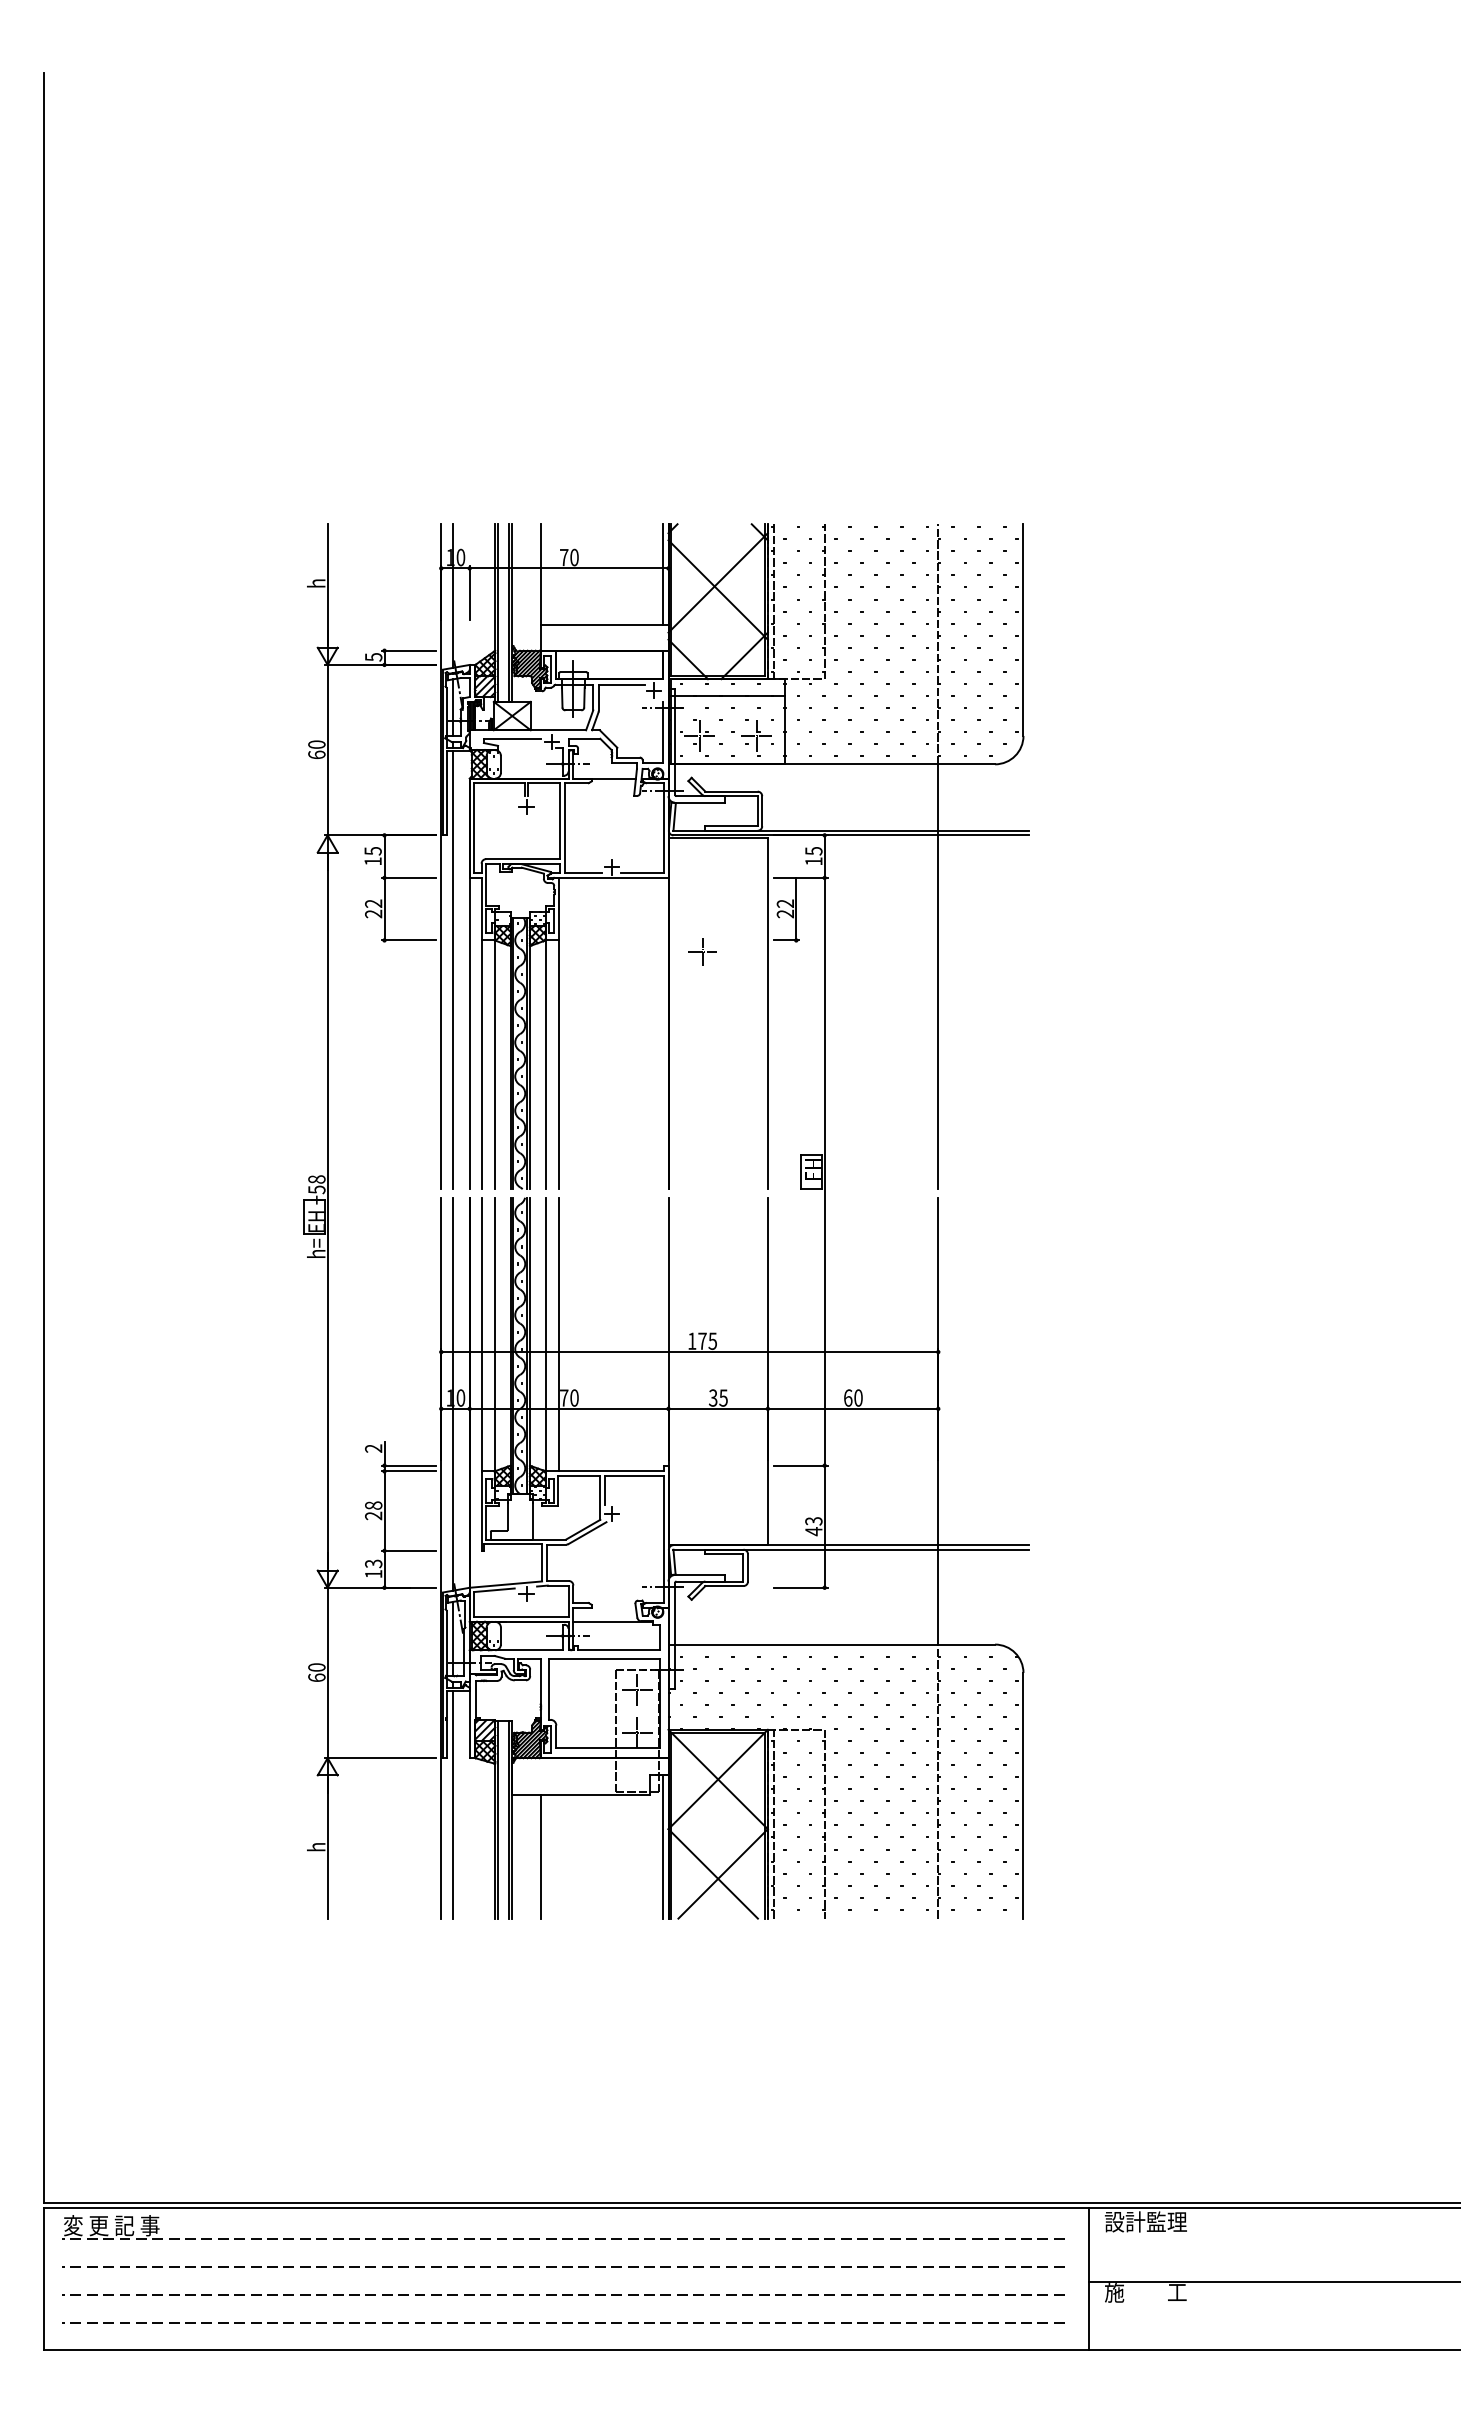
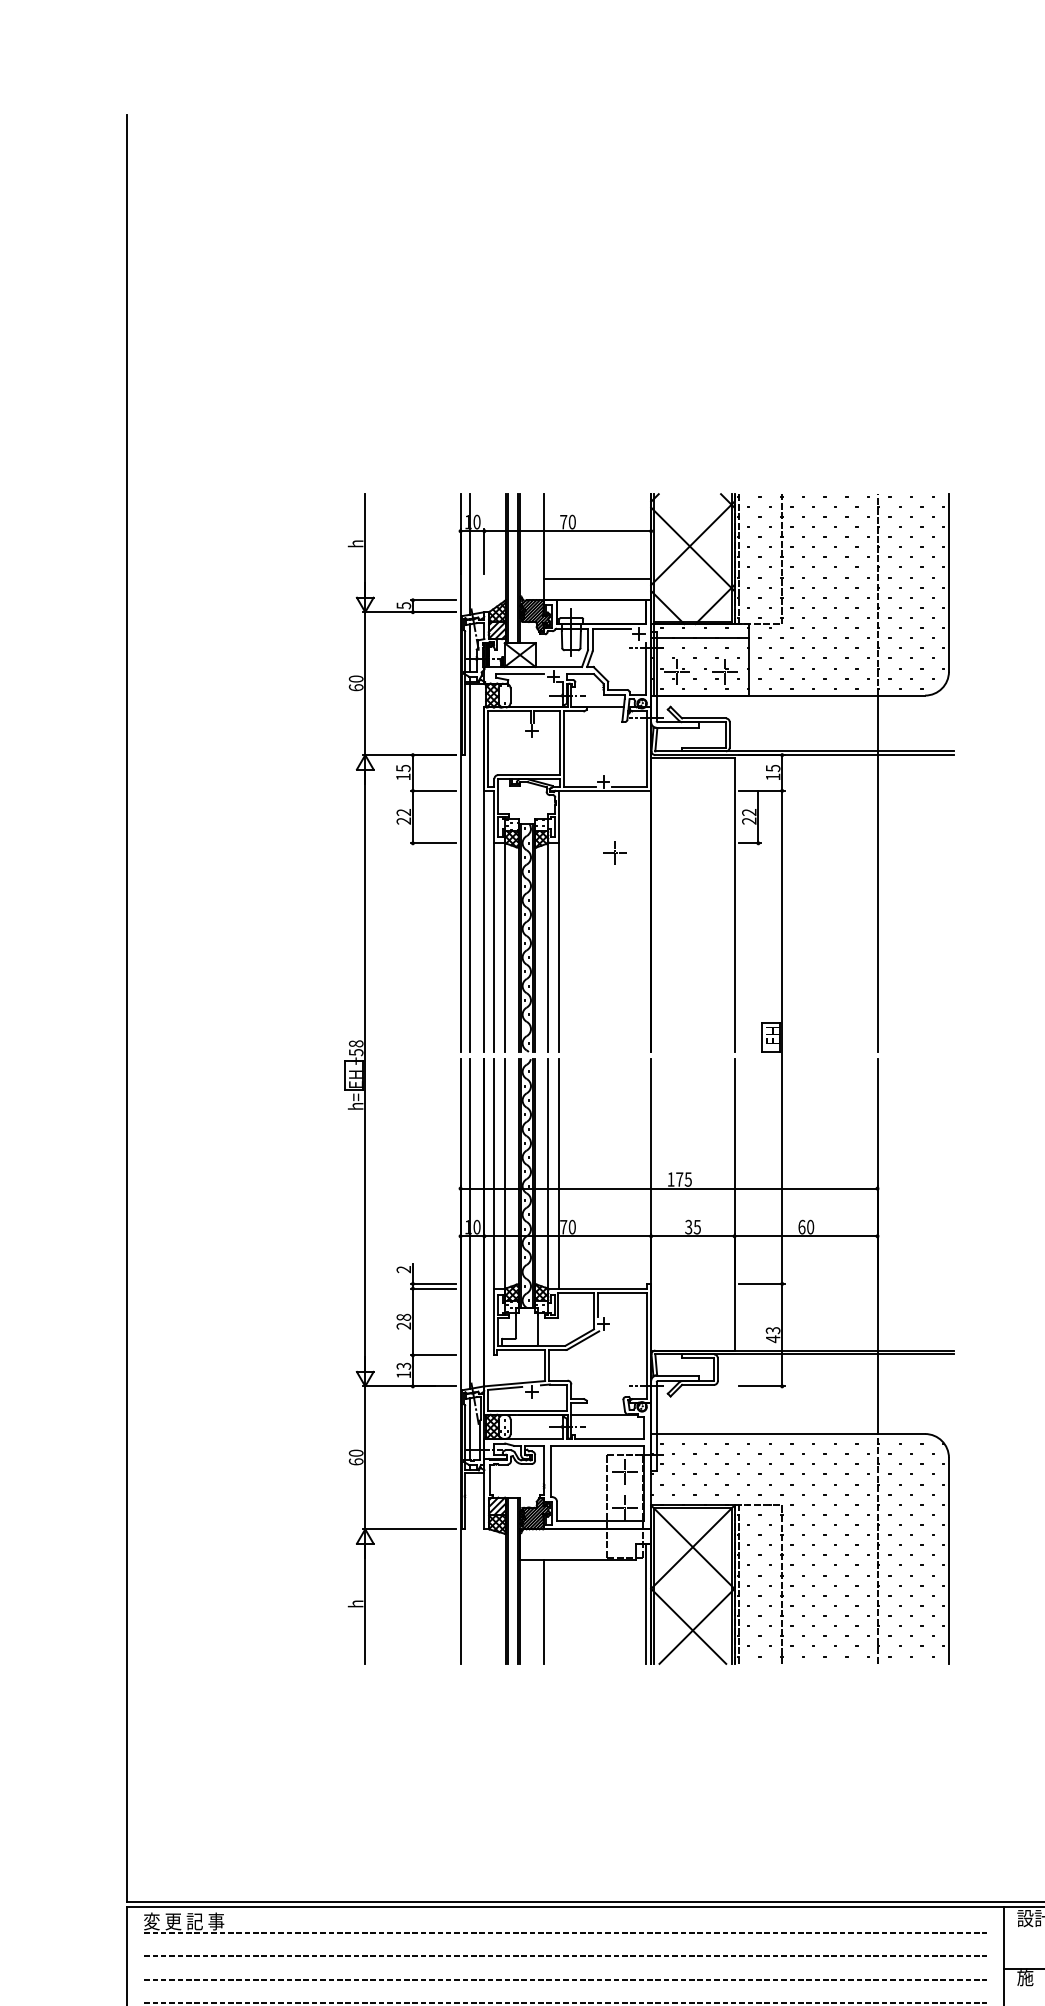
line: (662, 574) -> (646, 536), removed
part: (702, 951) -> (615, 852), moved
line: (452, 1804) -> (469, 1568), removed

